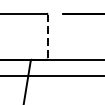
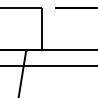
line: (47, 36) -> (41, 29), dashed -> solid

